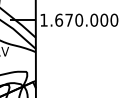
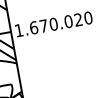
text: (104, 19) -> (78, 19), 1.670.000 -> 1.670.020

